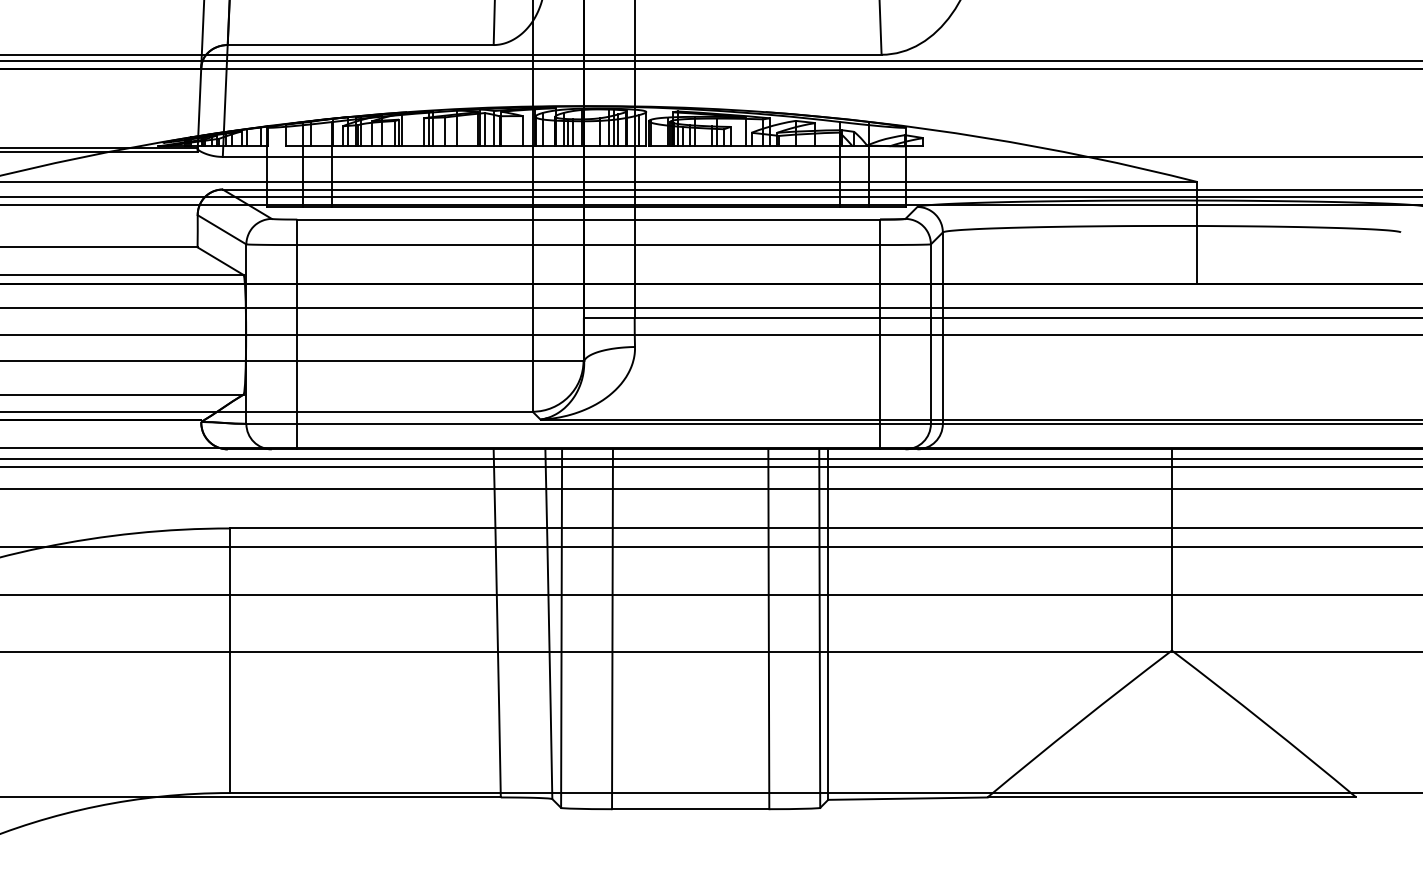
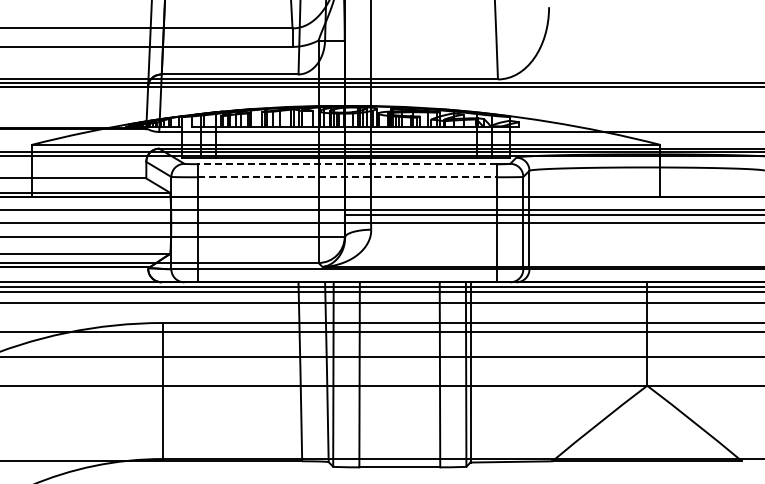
line: (588, 220) -> (347, 164), solid -> dashed
line: (588, 245) -> (347, 177), solid -> dashed

